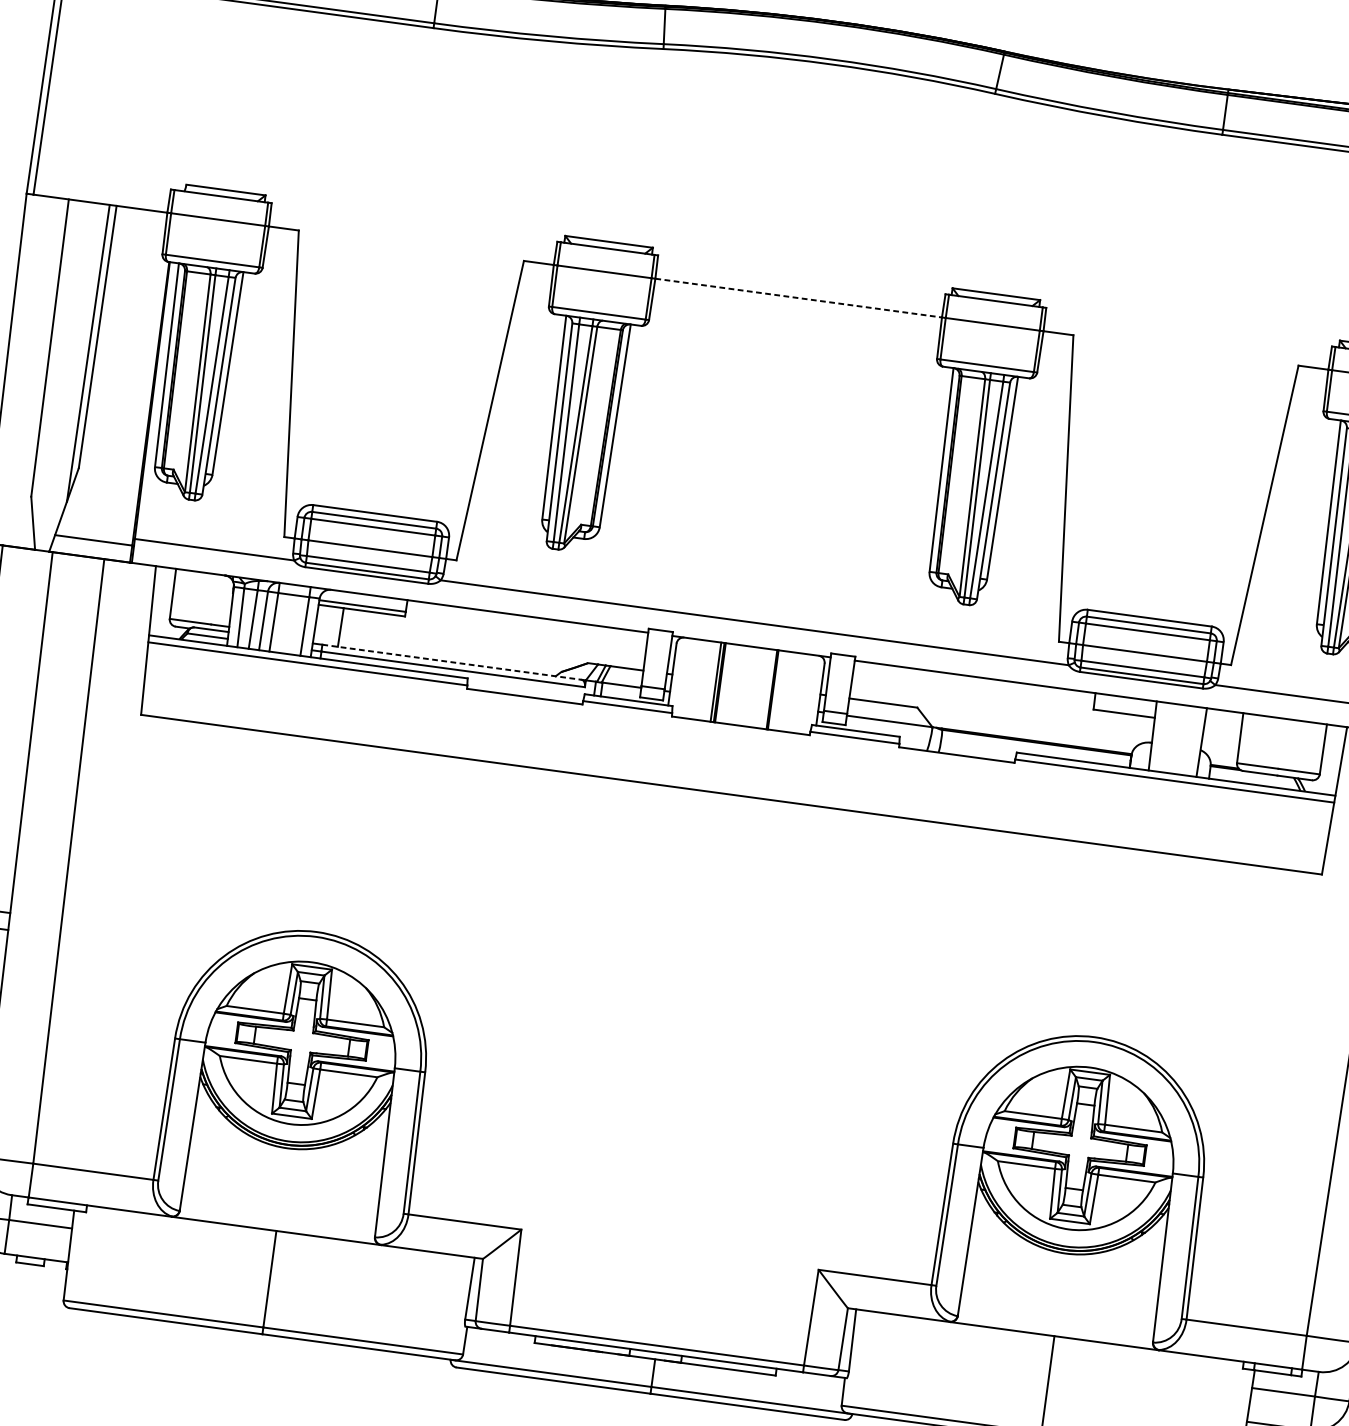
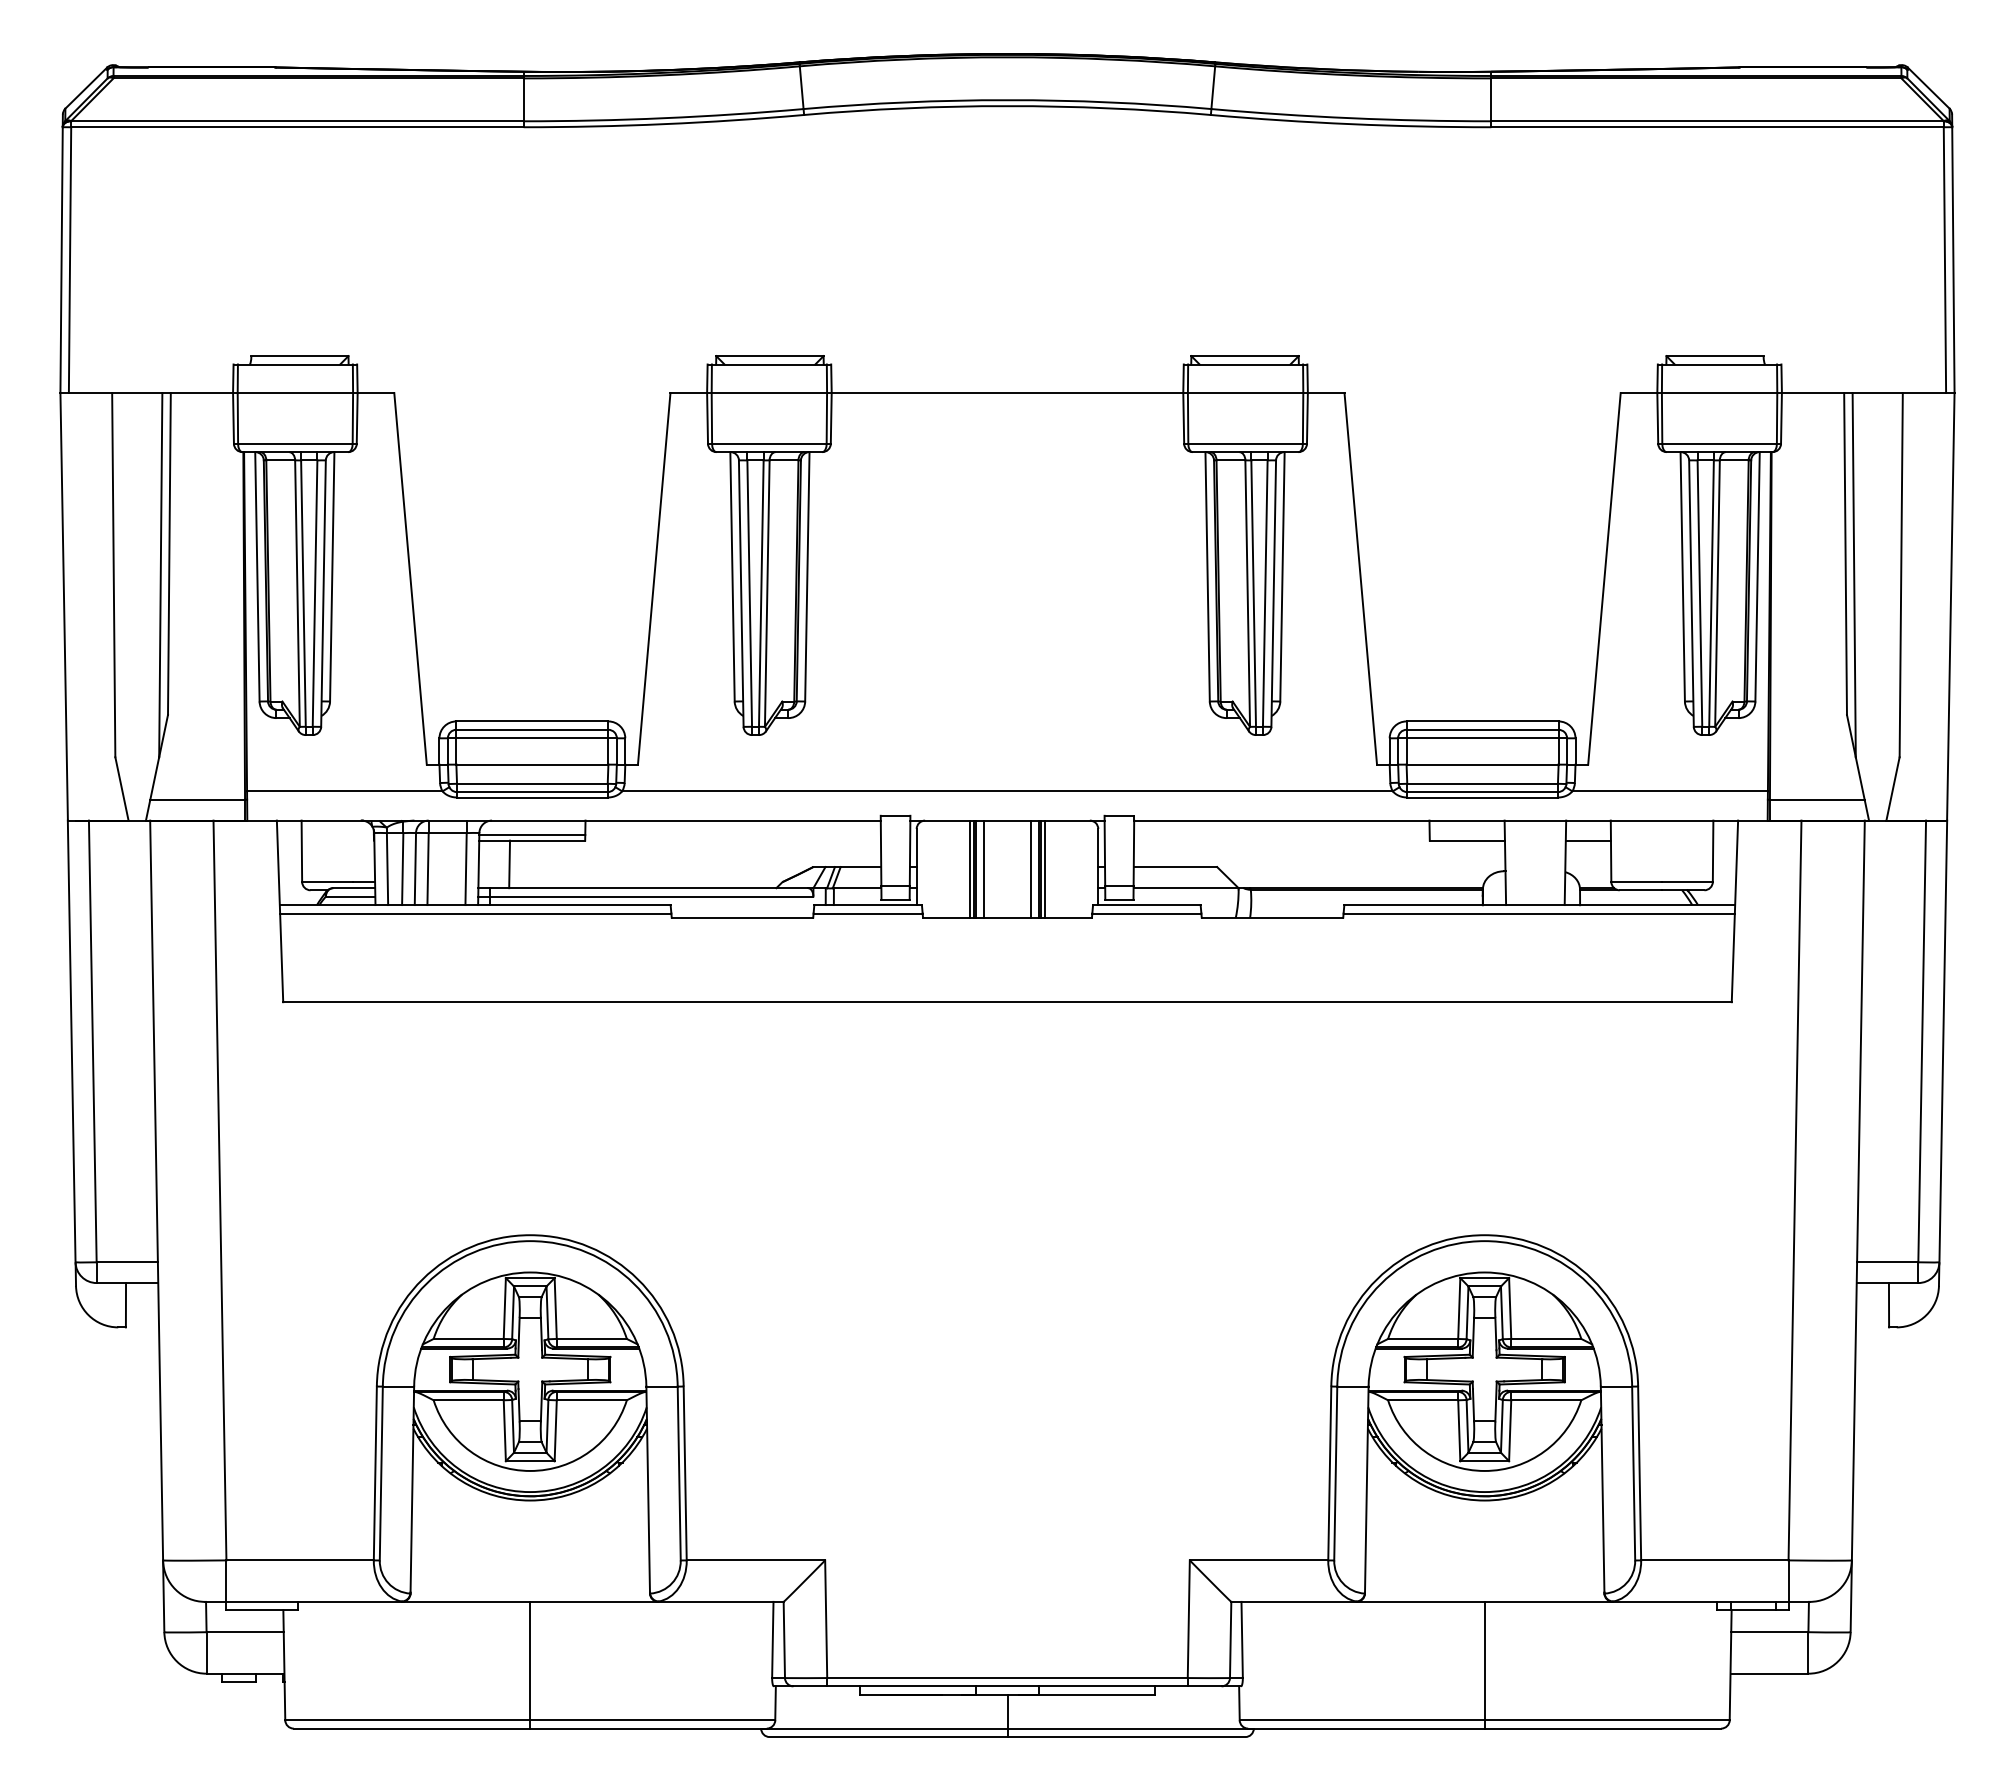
line: (798, 298) -> (1007, 393), dashed -> solid
line: (452, 662) -> (649, 888), dashed -> solid
line: (726, 683) -> (983, 868), added
line: (765, 688) -> (1031, 868), added
line: (776, 689) -> (1044, 868), added
line: (1222, 726) -> (1587, 840), added

